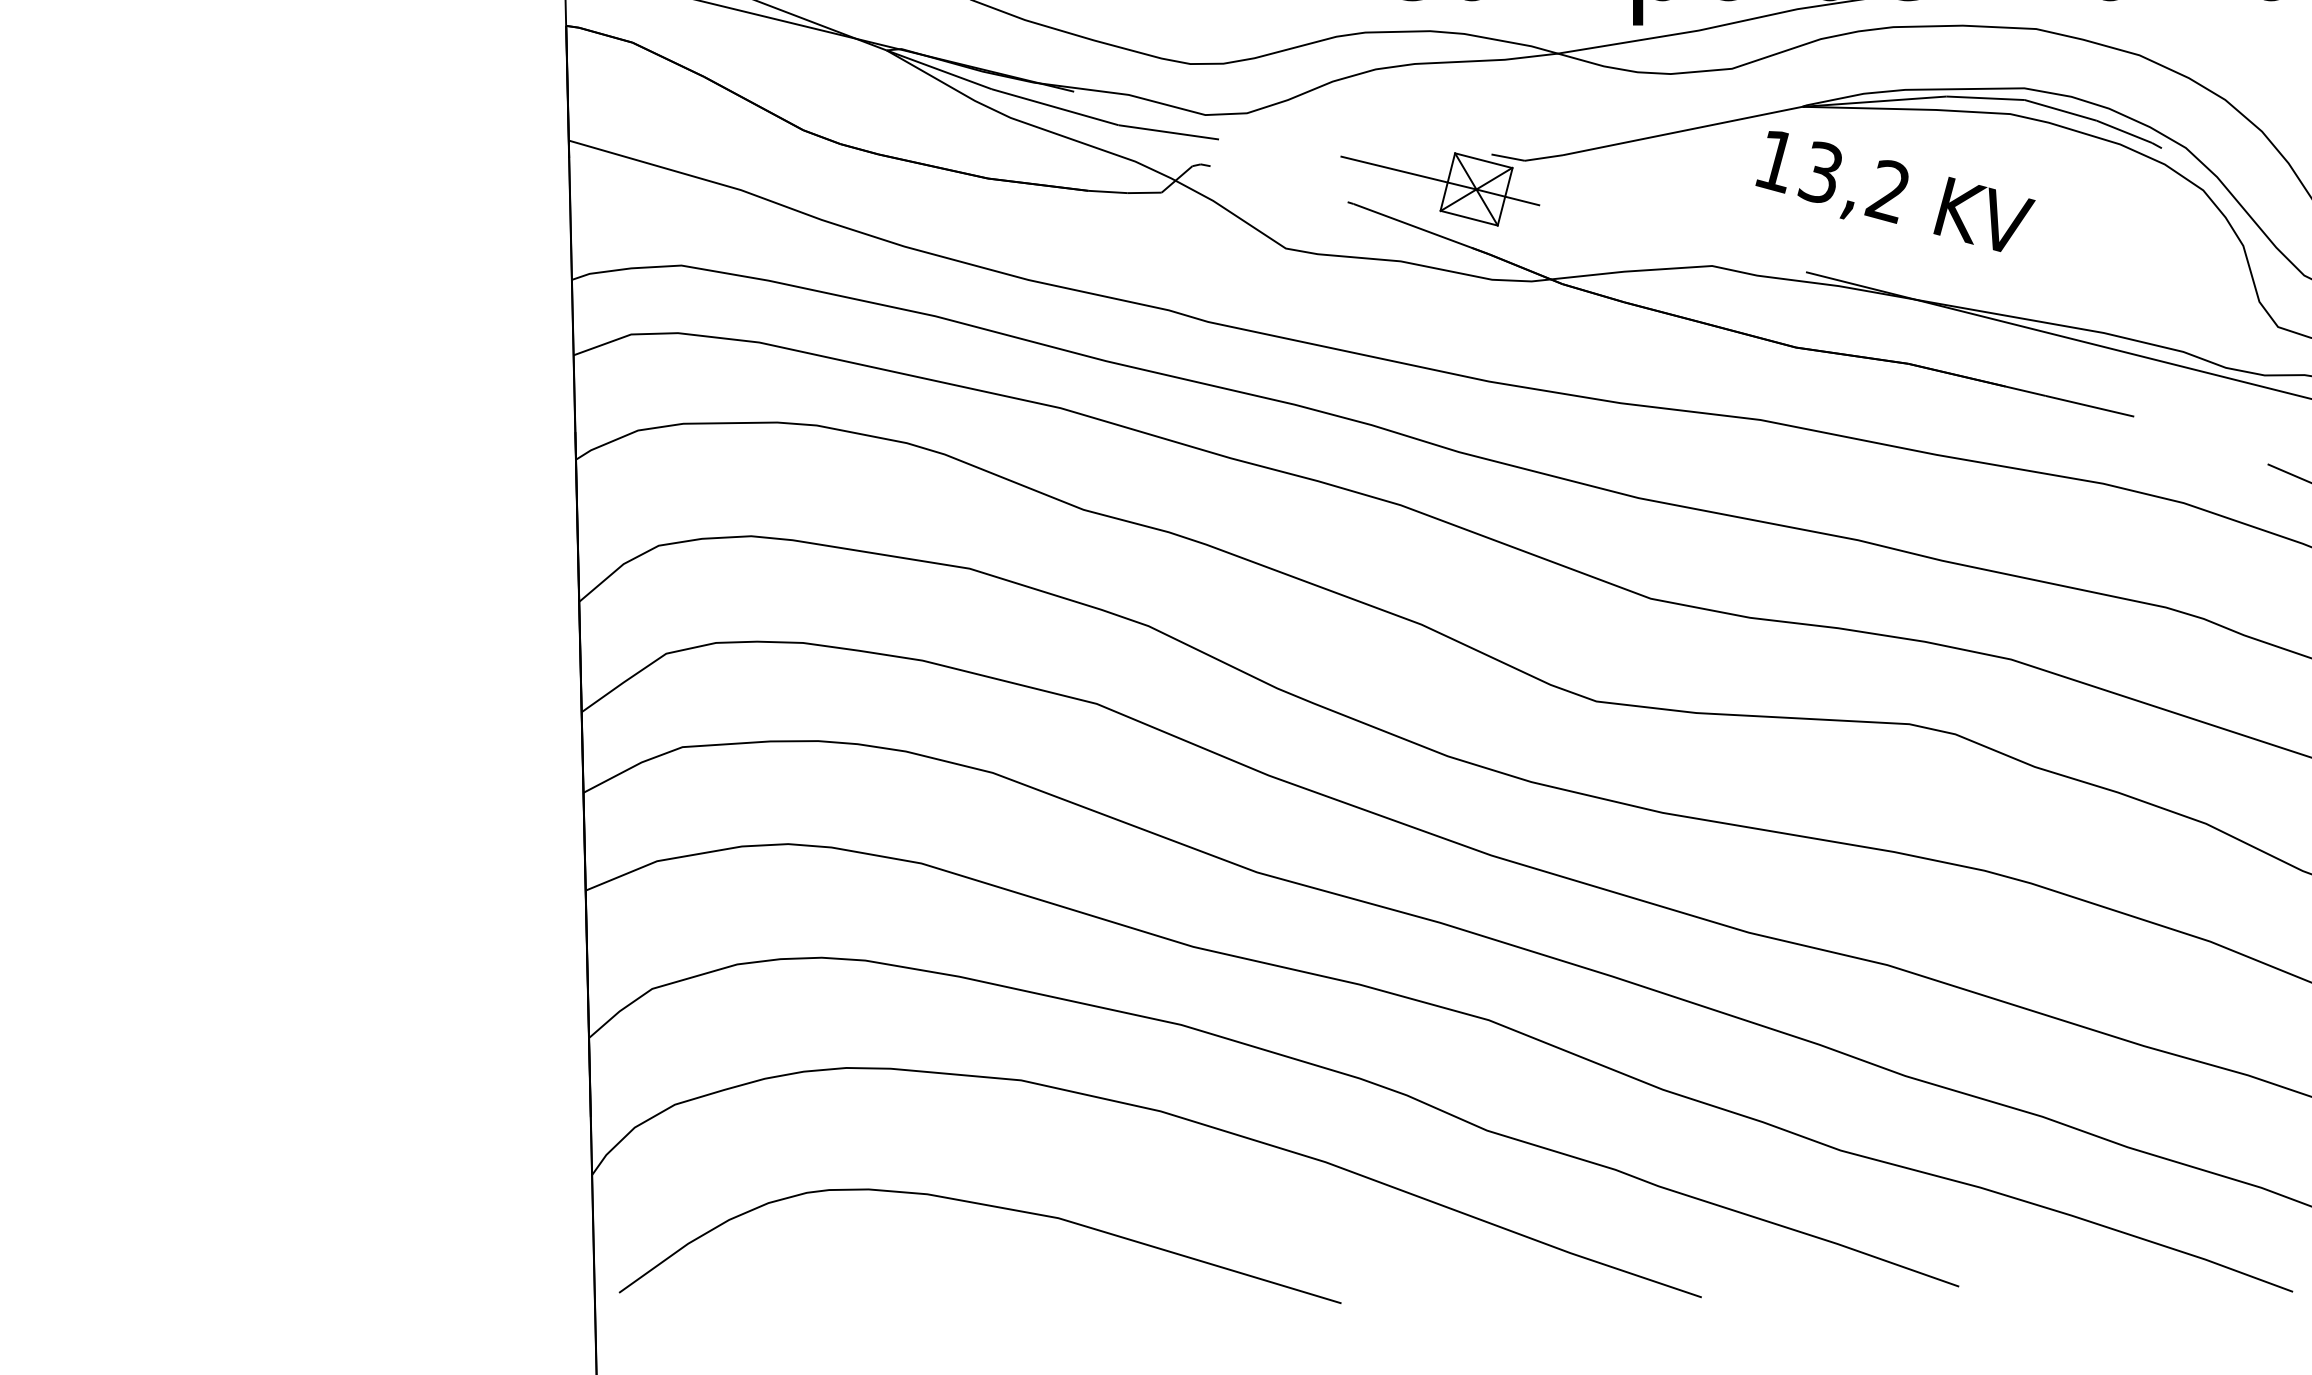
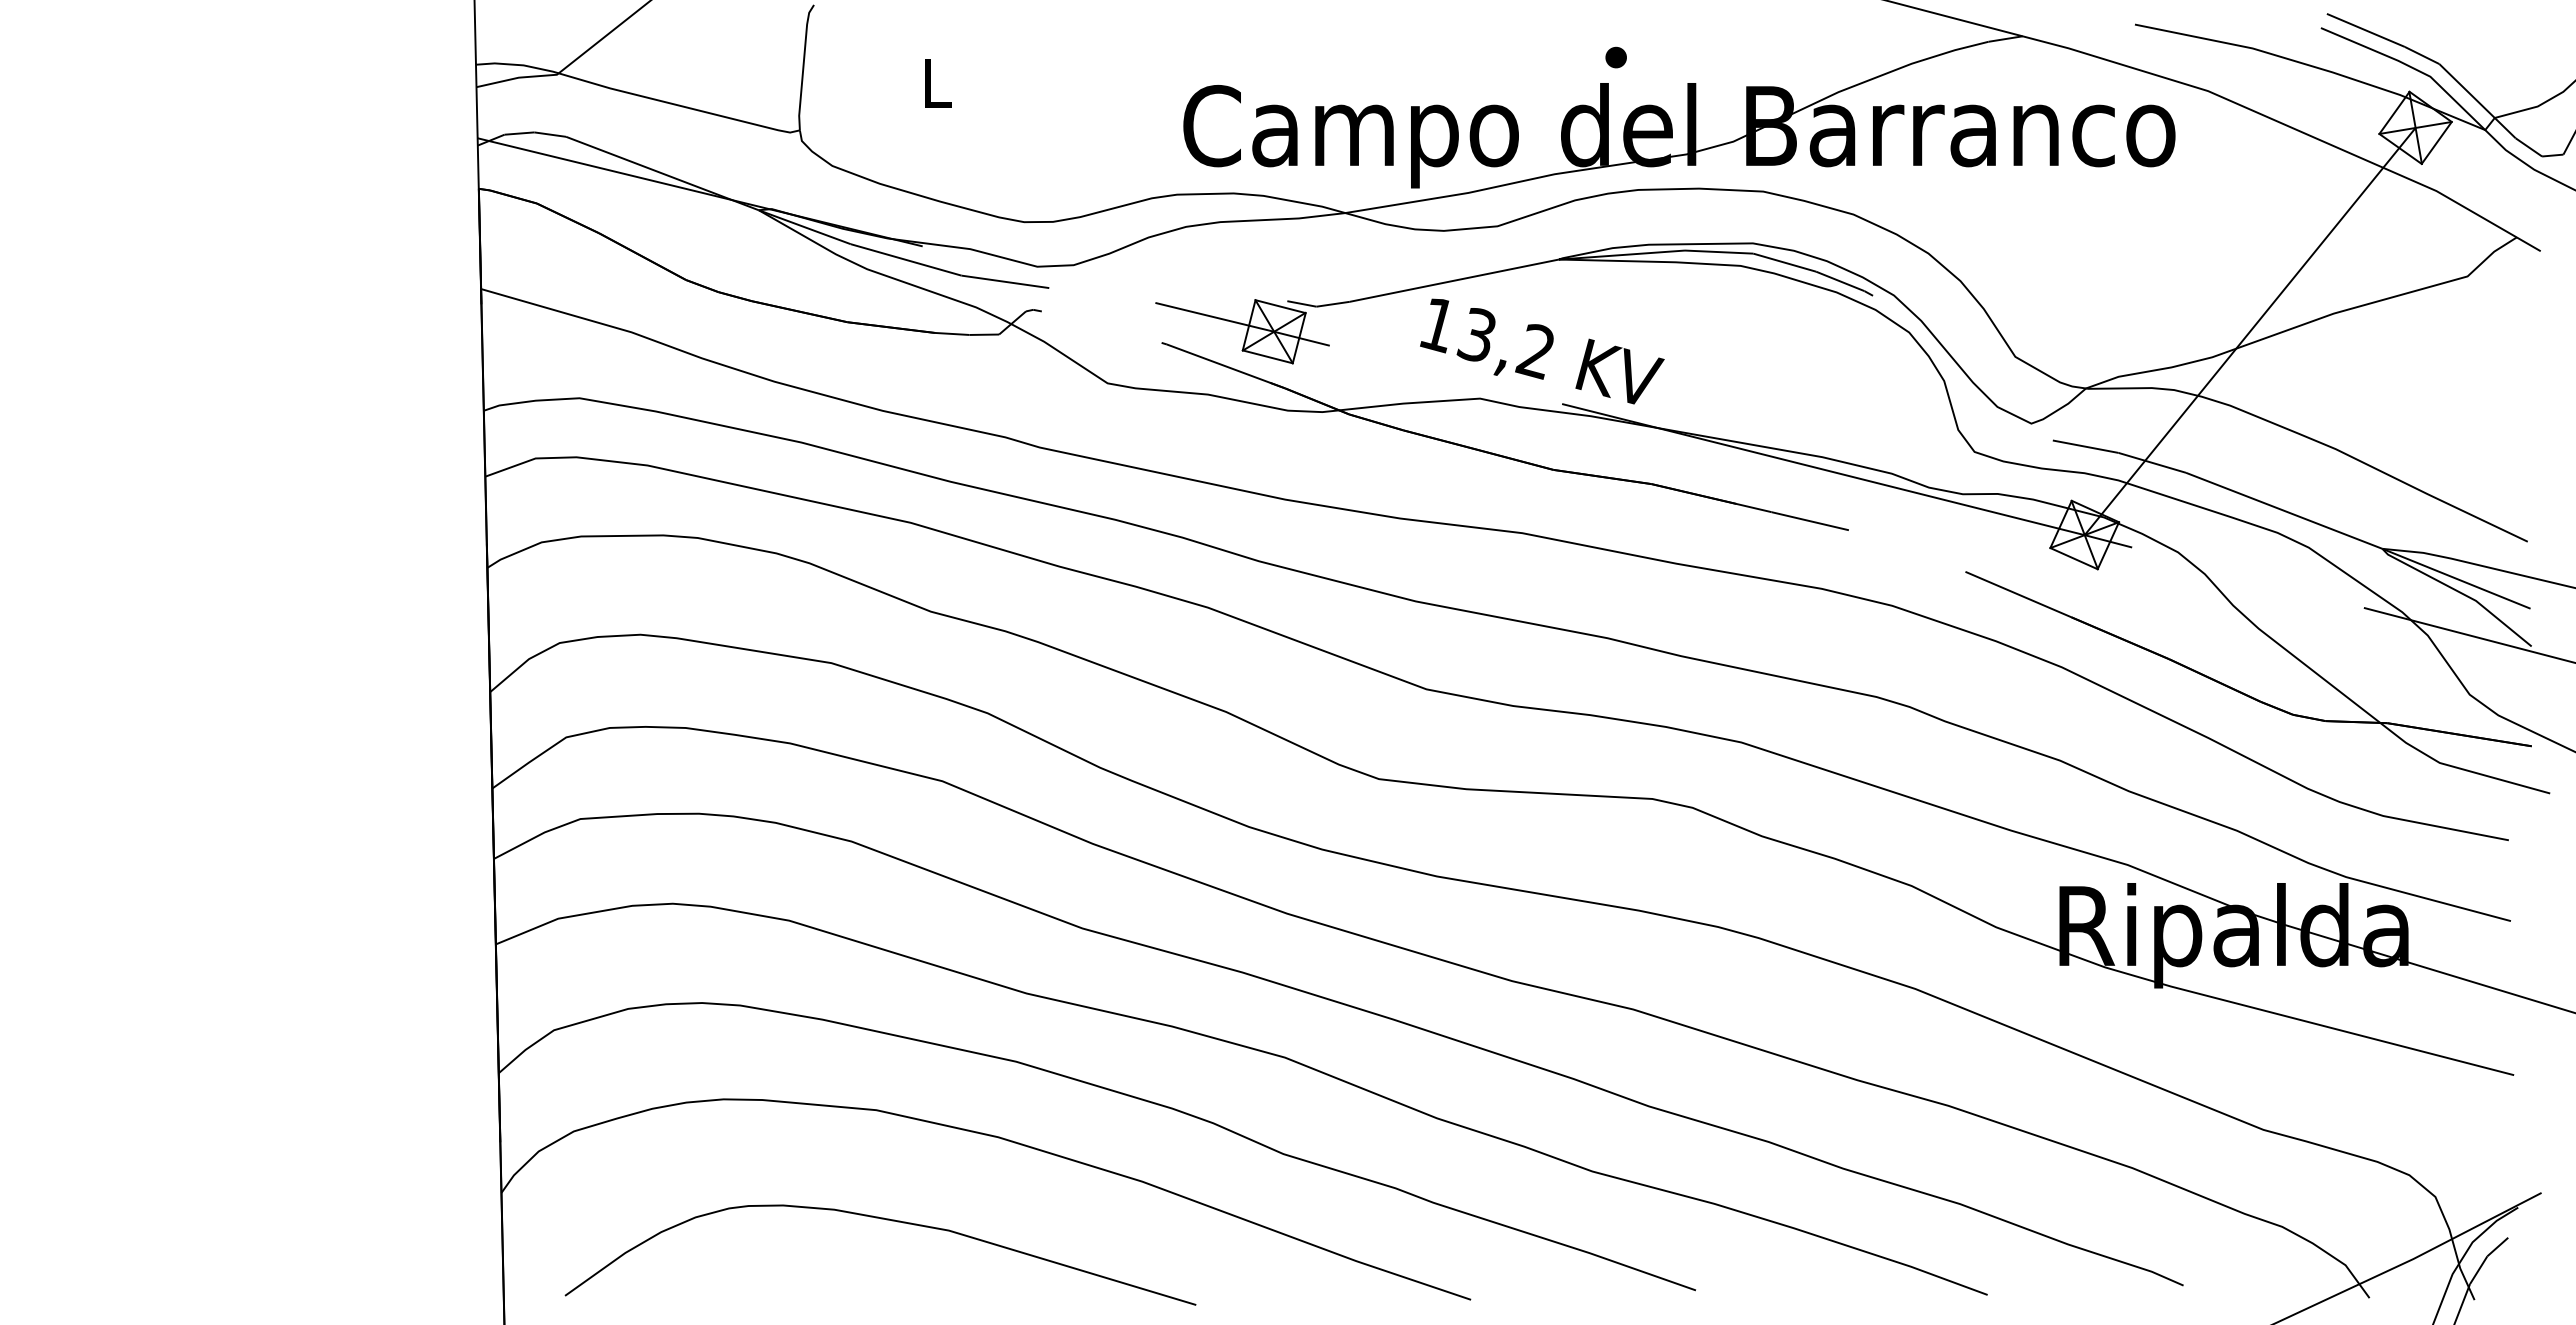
text: (1895, 191) -> (1542, 351), moved
curve: (986, 1206) -> (886, 1220), moved

